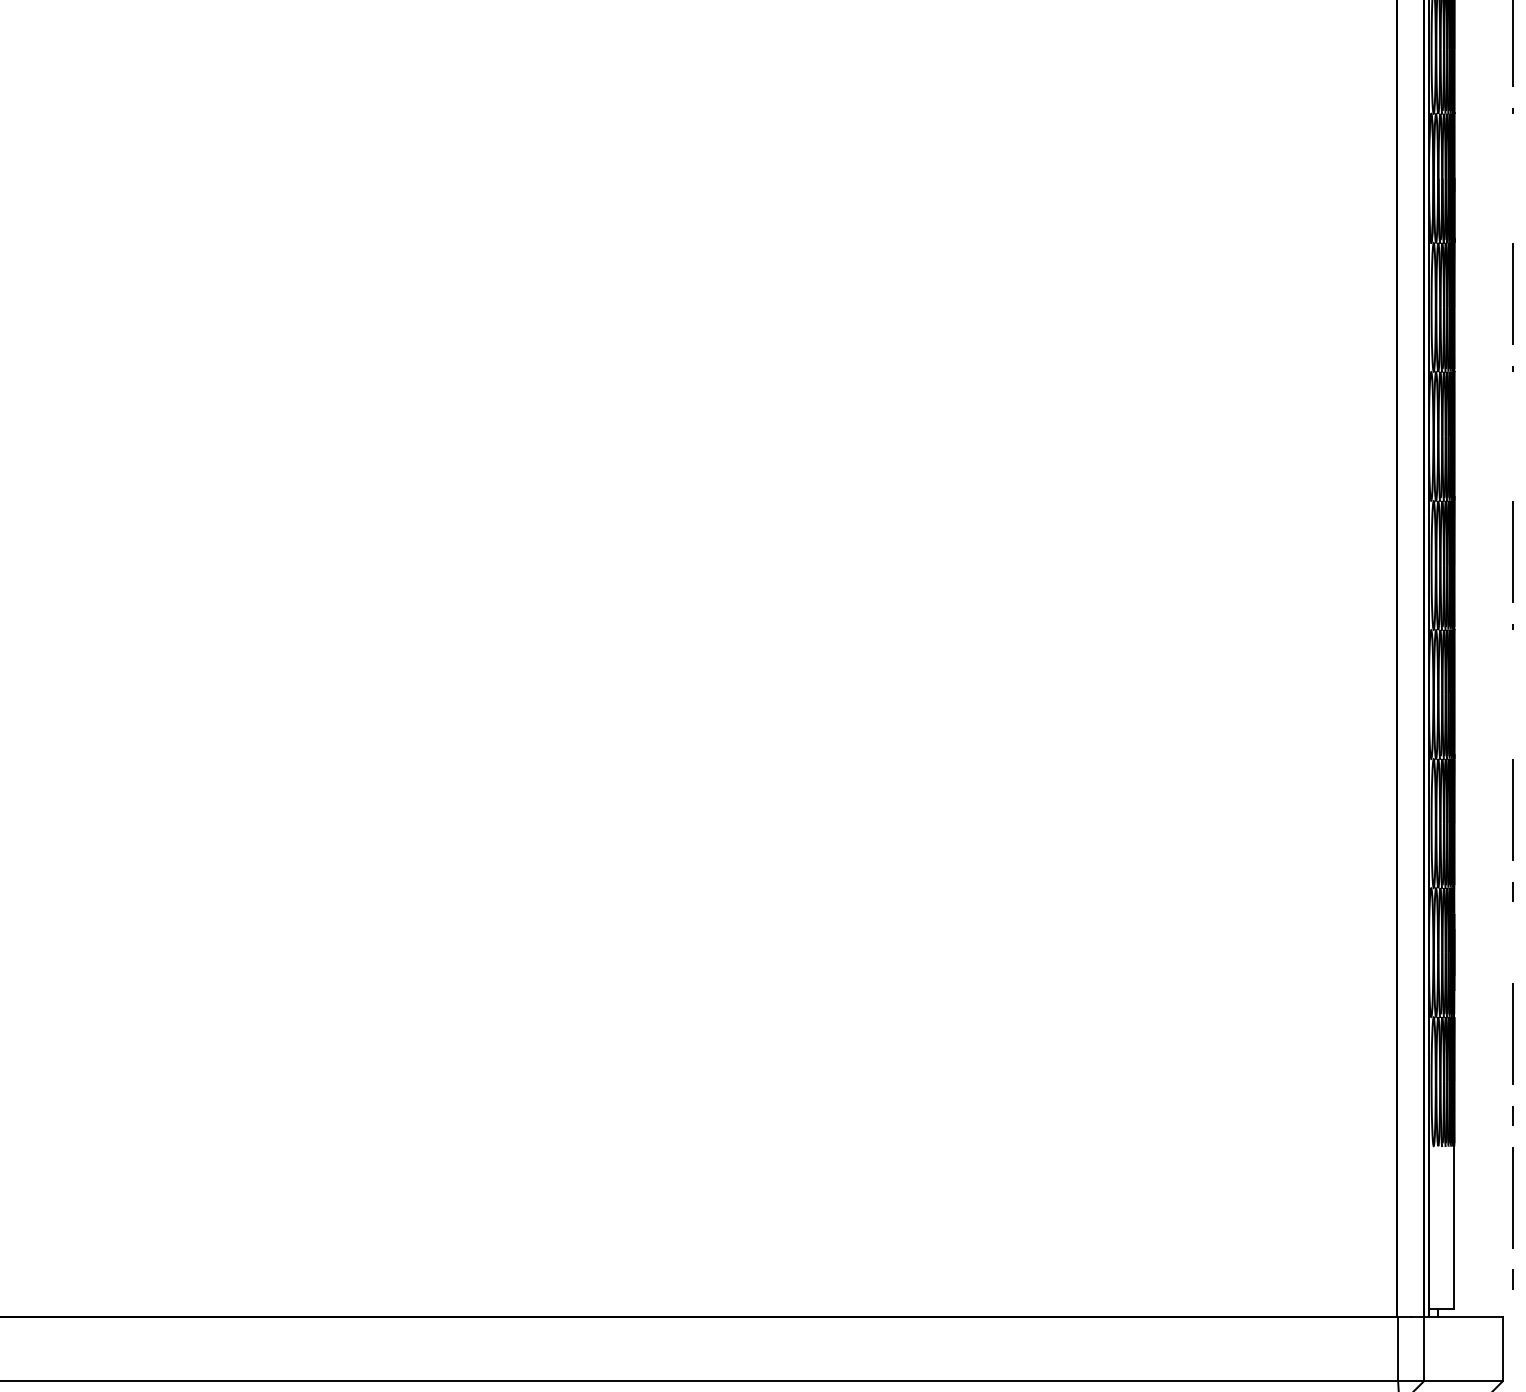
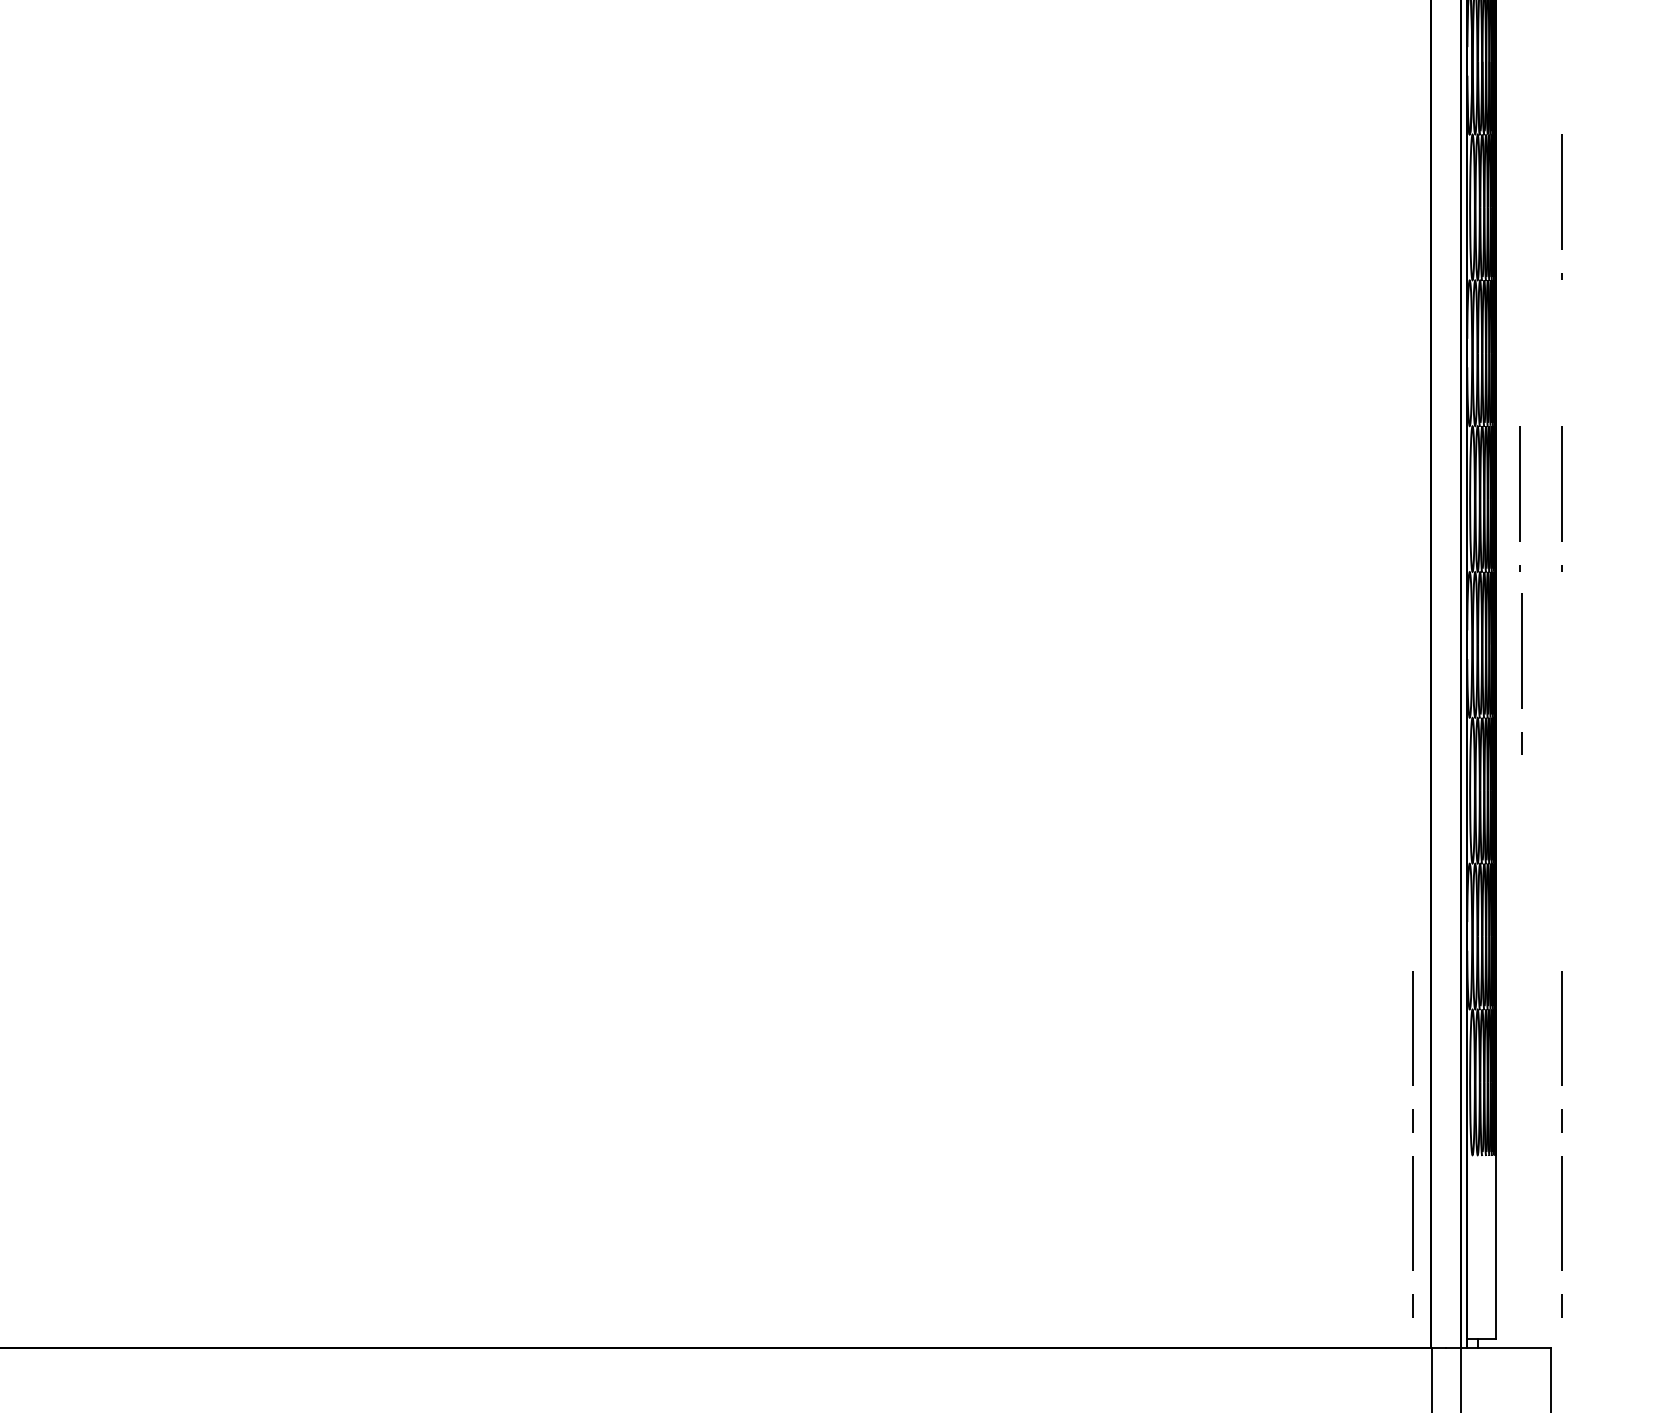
line: (1475, 565) -> (1519, 499), added
line: (1512, 830) -> (1522, 674), moved
line: (1380, 1125) -> (1412, 1131), added

